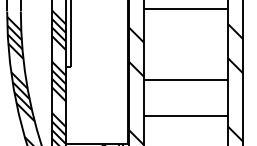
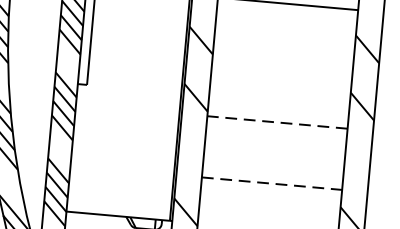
line: (186, 79) -> (278, 122), solid -> dashed
line: (186, 116) -> (272, 184), solid -> dashed

